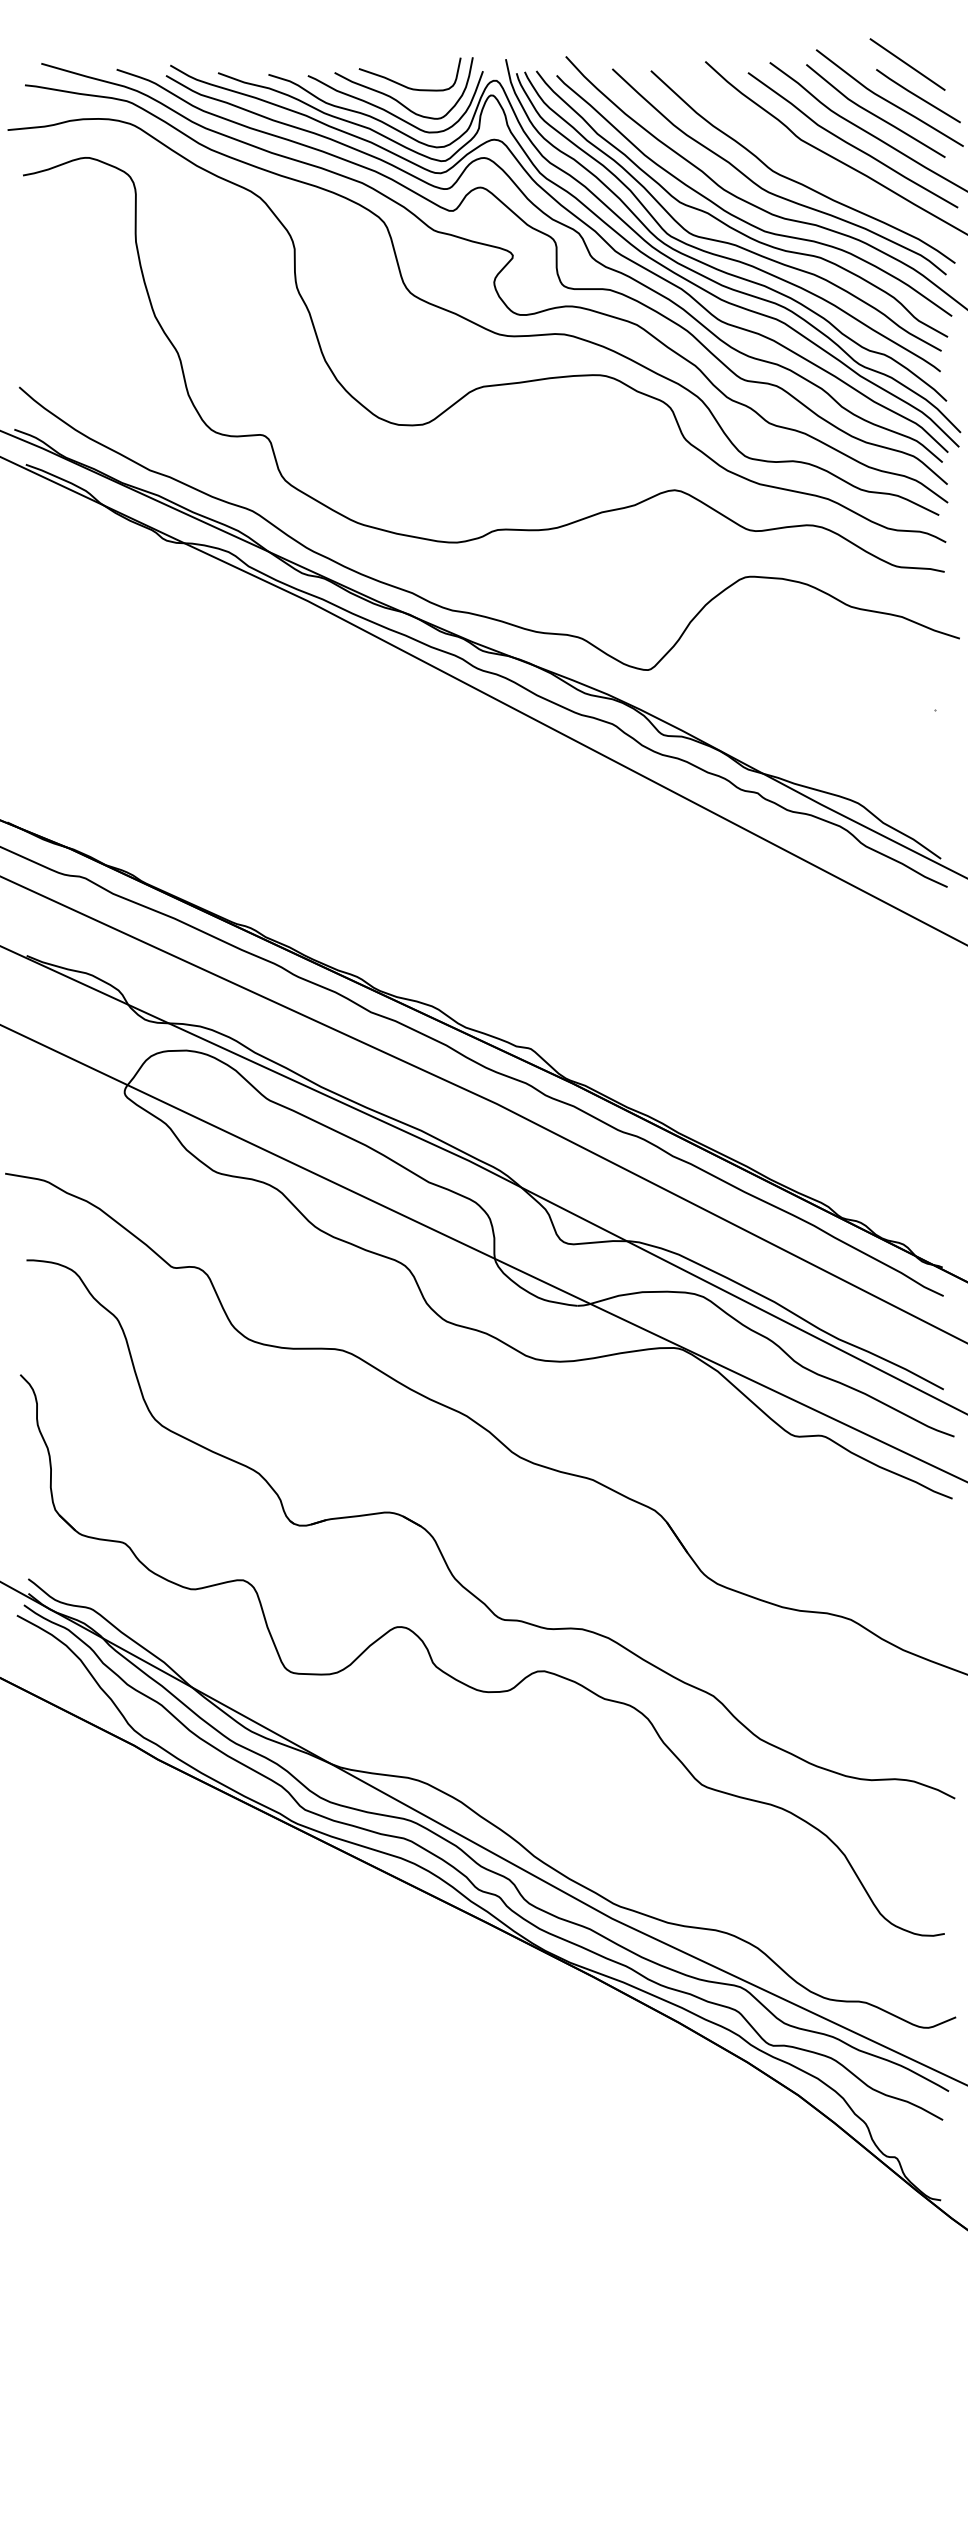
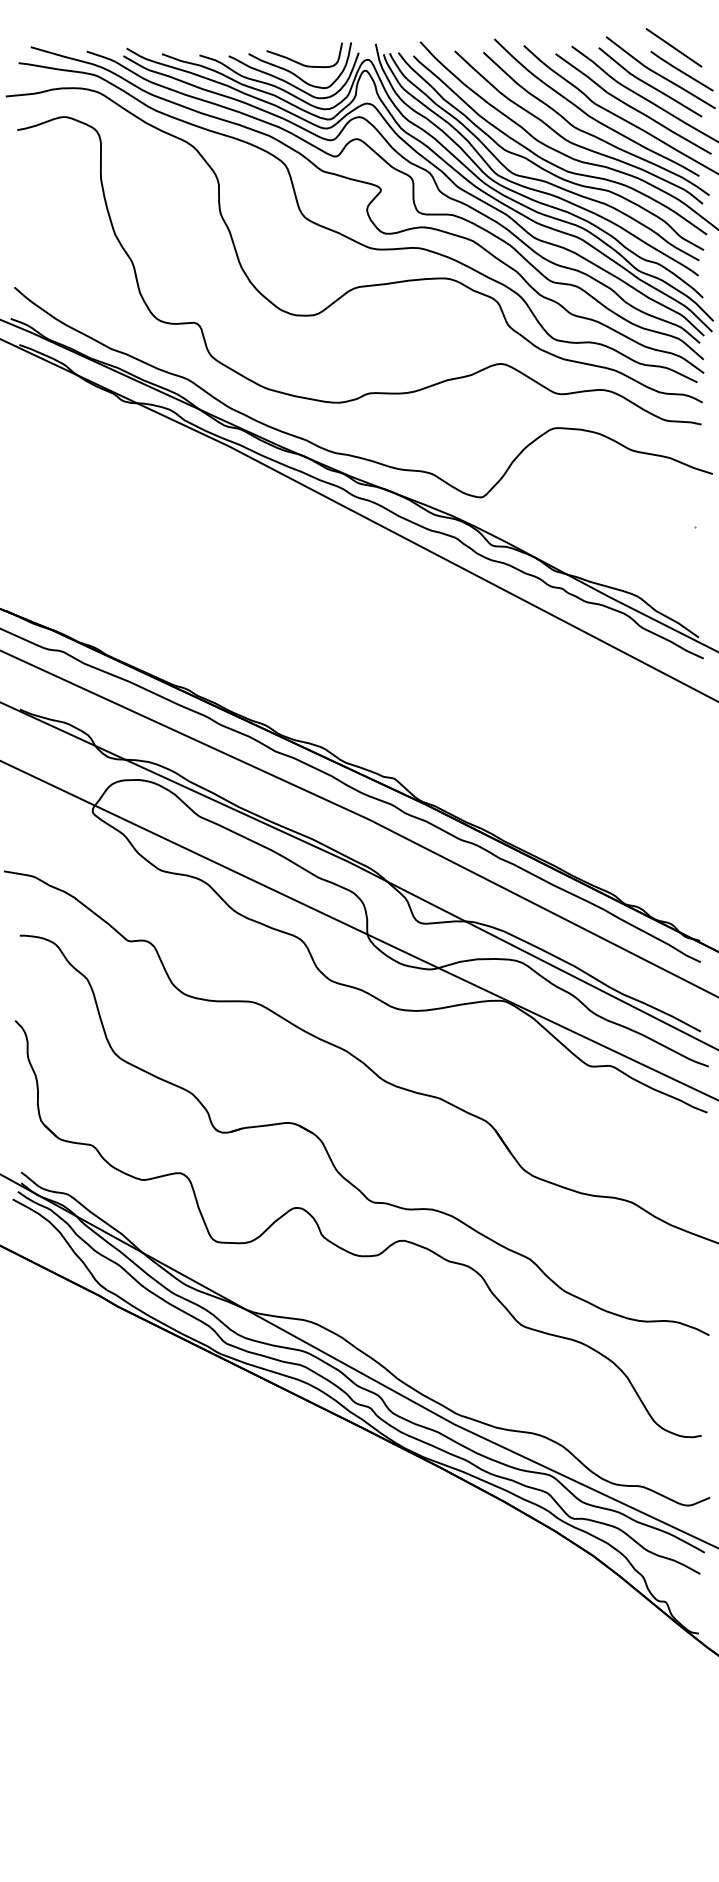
curve: (795, 156) -> (590, 116), added

